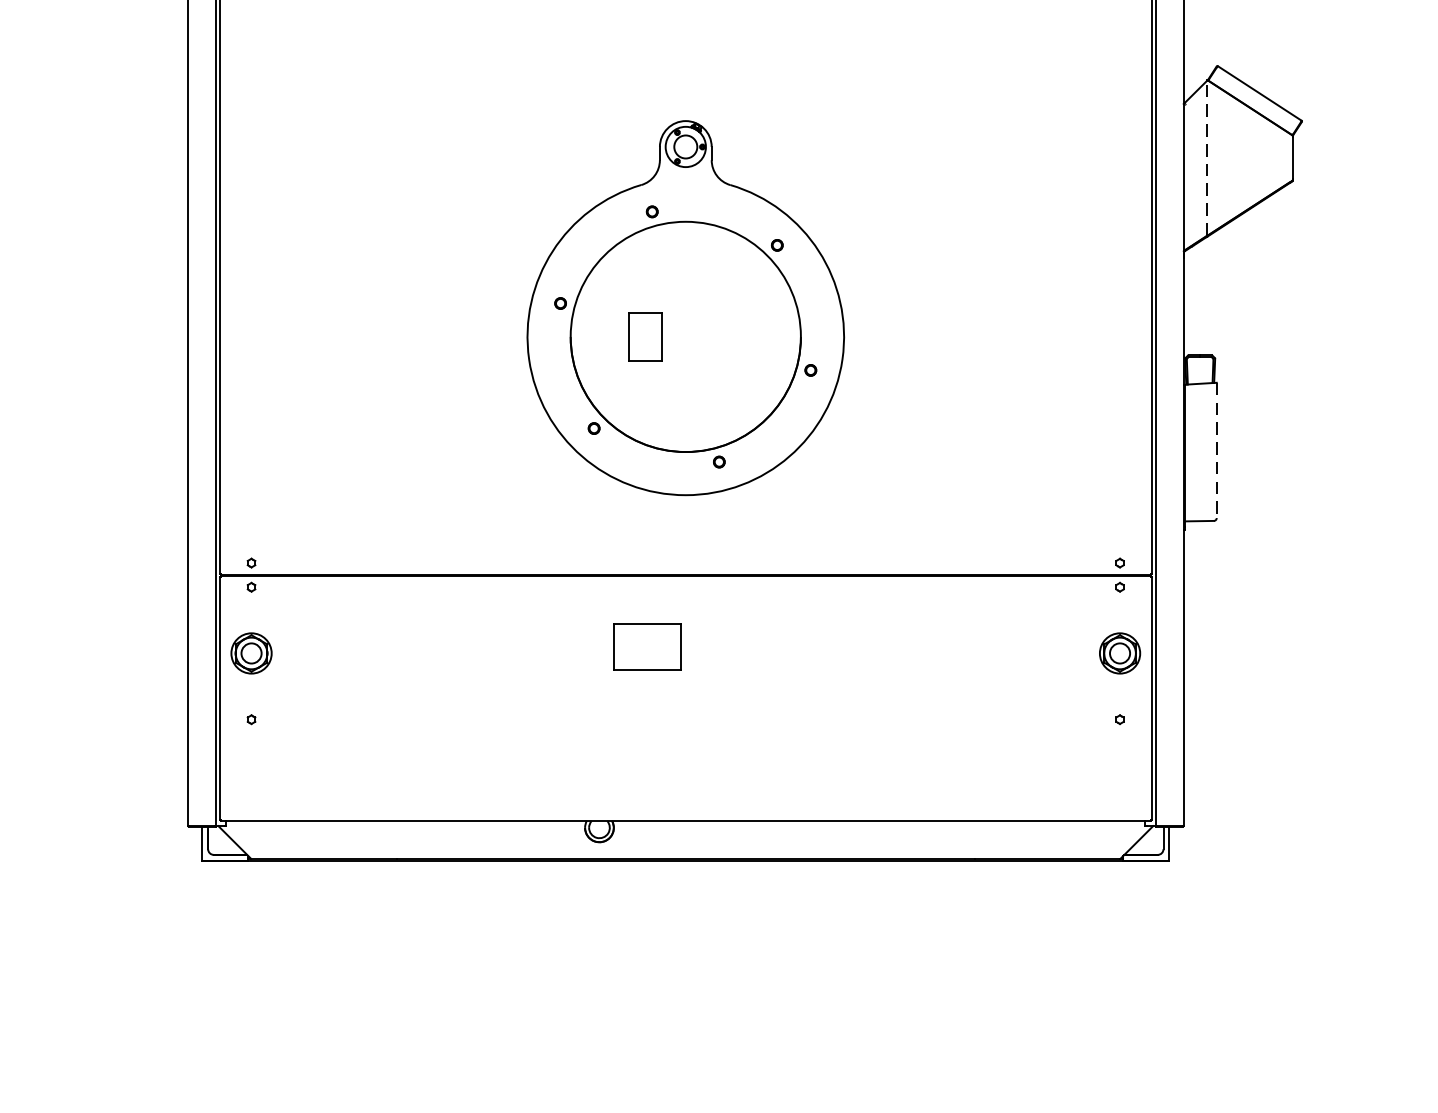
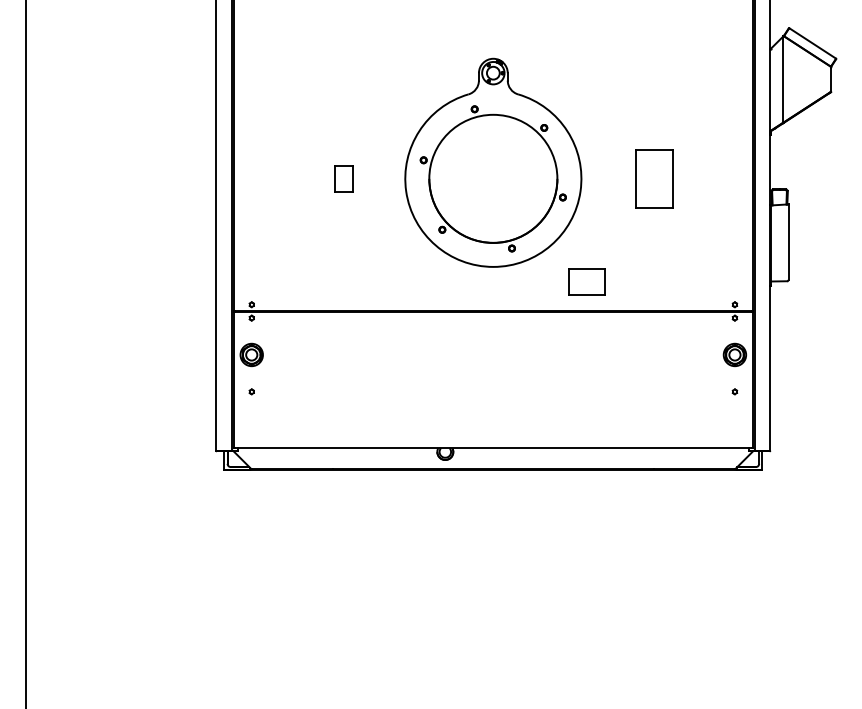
line: (1207, 156) -> (783, 78), dashed -> solid
part: (644, 336) -> (343, 178), moved
part: (975, 336) -> (654, 178), added
line: (1216, 451) -> (788, 242), dashed -> solid
part: (646, 645) -> (586, 281), moved

